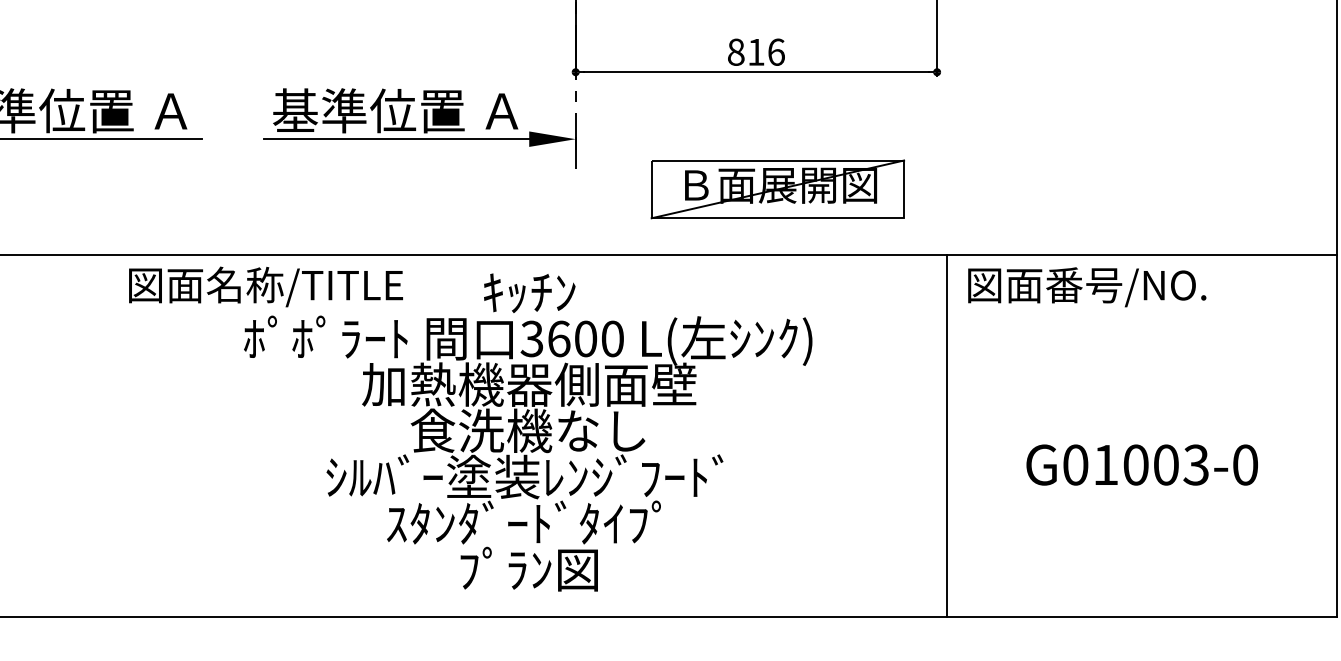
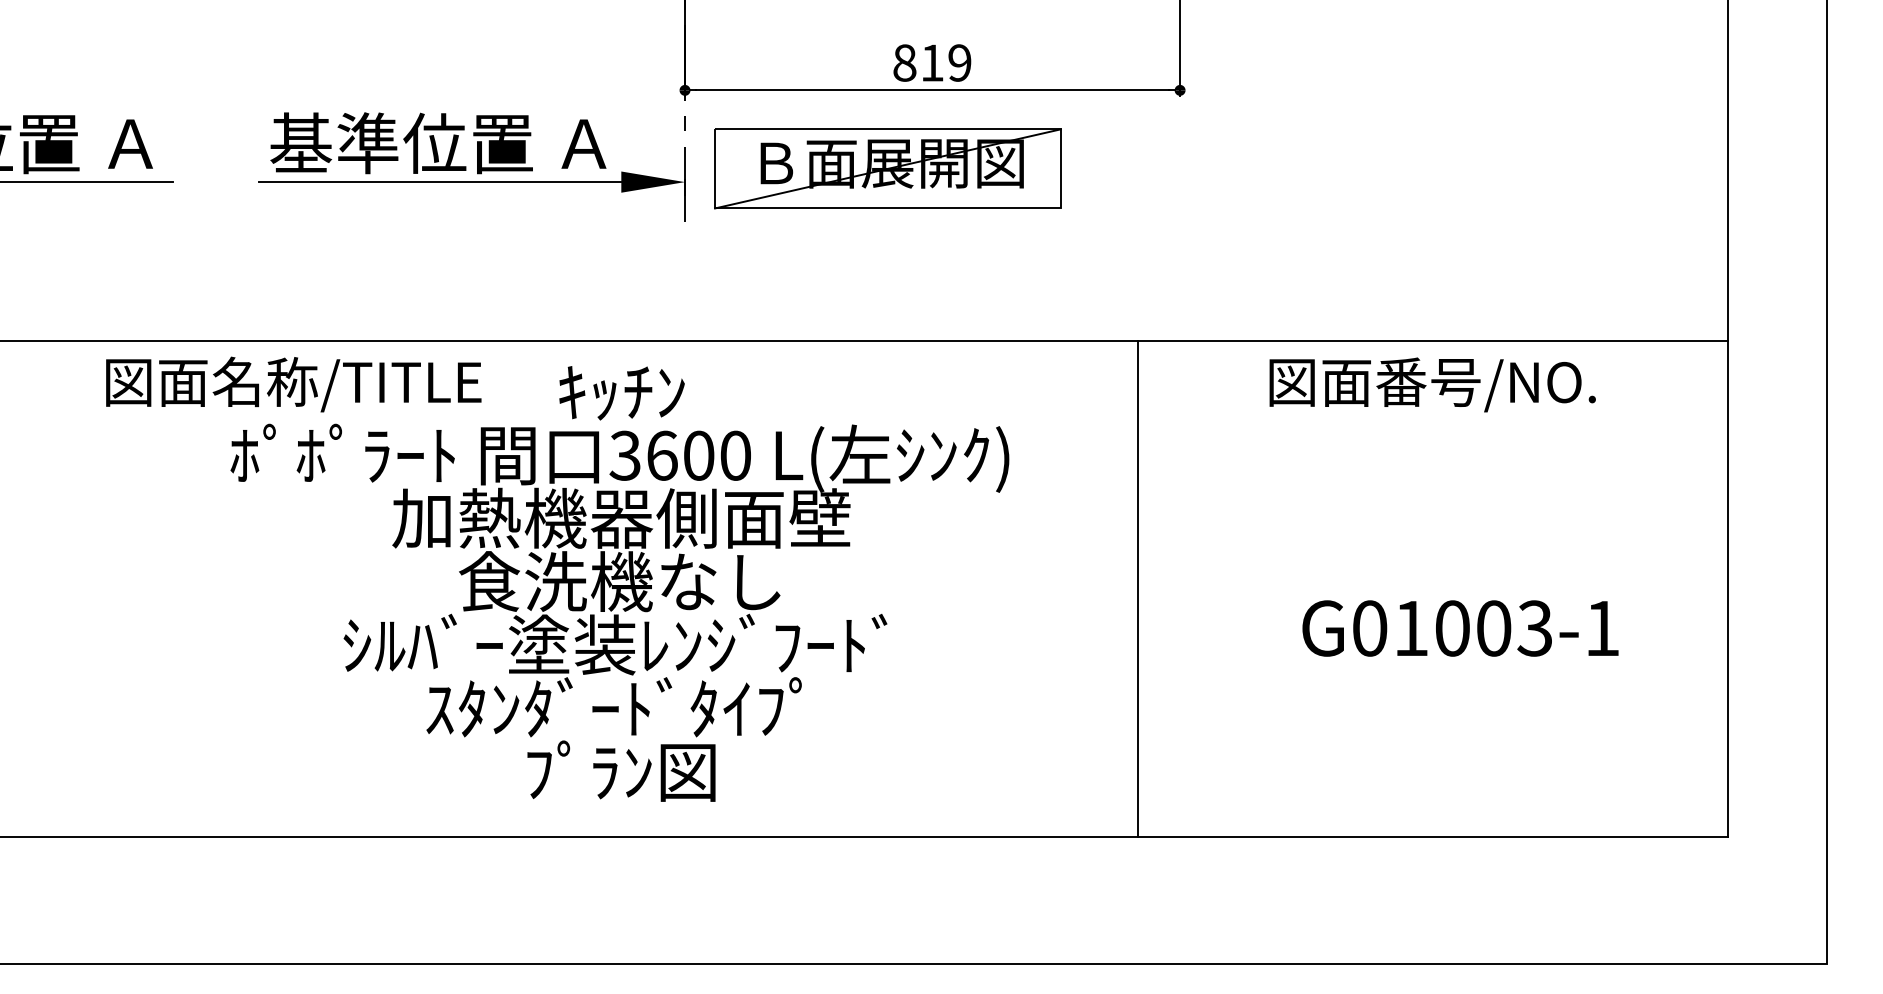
text: (776, 51) -> (959, 62), 816 -> 819
part: (777, 189) -> (887, 168), moved
text: (265, 286) -> (293, 384), moved
text: (1087, 286) -> (1432, 384), moved
line: (946, 435) -> (1137, 588), moved
text: (1245, 465) -> (1602, 628), G01003-0 -> G01003-1

